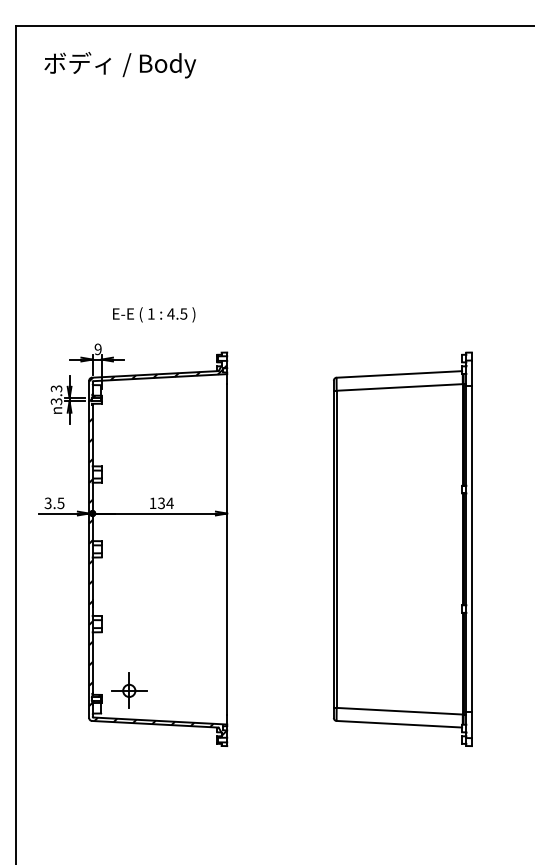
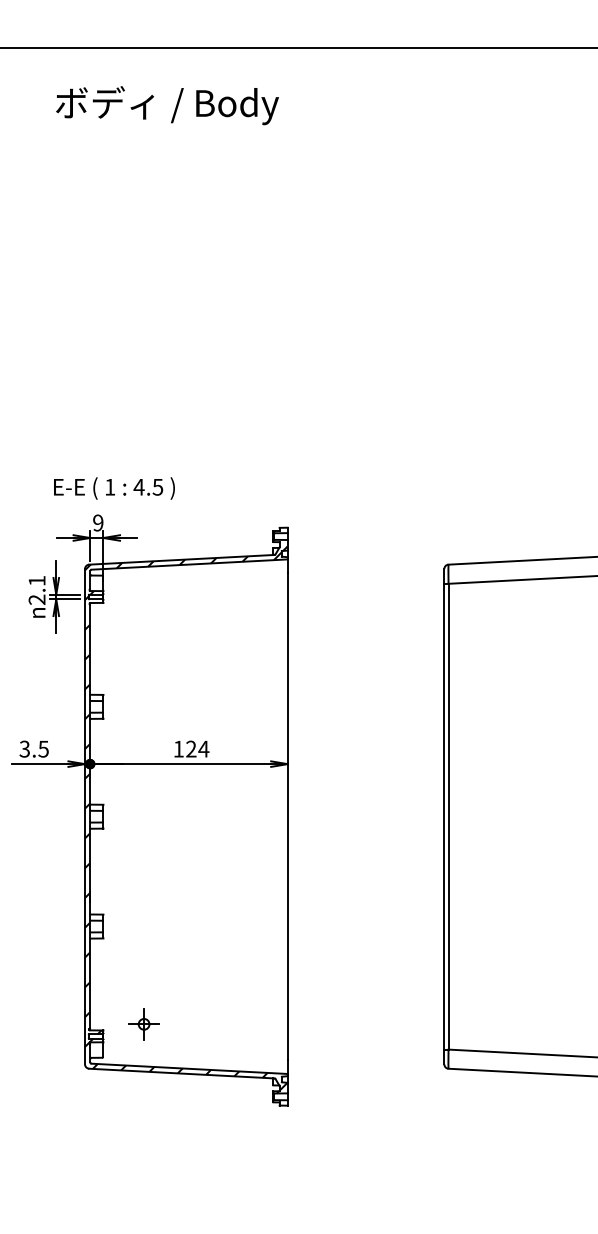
text: (120, 65) -> (167, 106), moved
text: (154, 314) -> (114, 487), moved
text: (56, 395) -> (37, 590), 3.3 -> 2.1
text: (161, 503) -> (191, 749), 134 -> 124
part: (129, 690) -> (144, 1024), size x0.6

